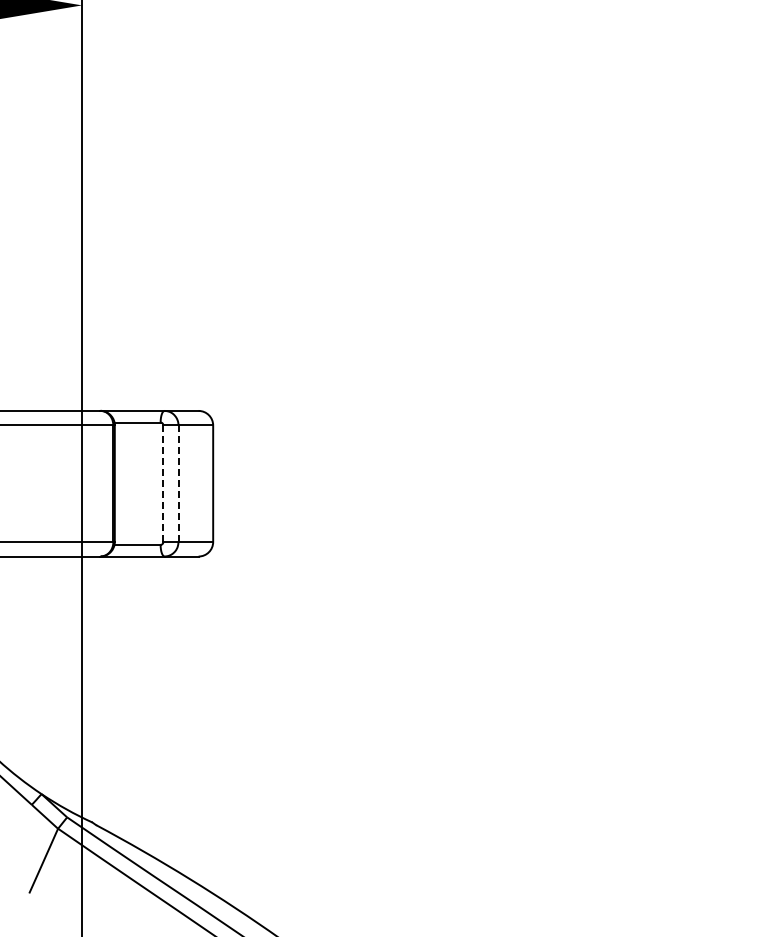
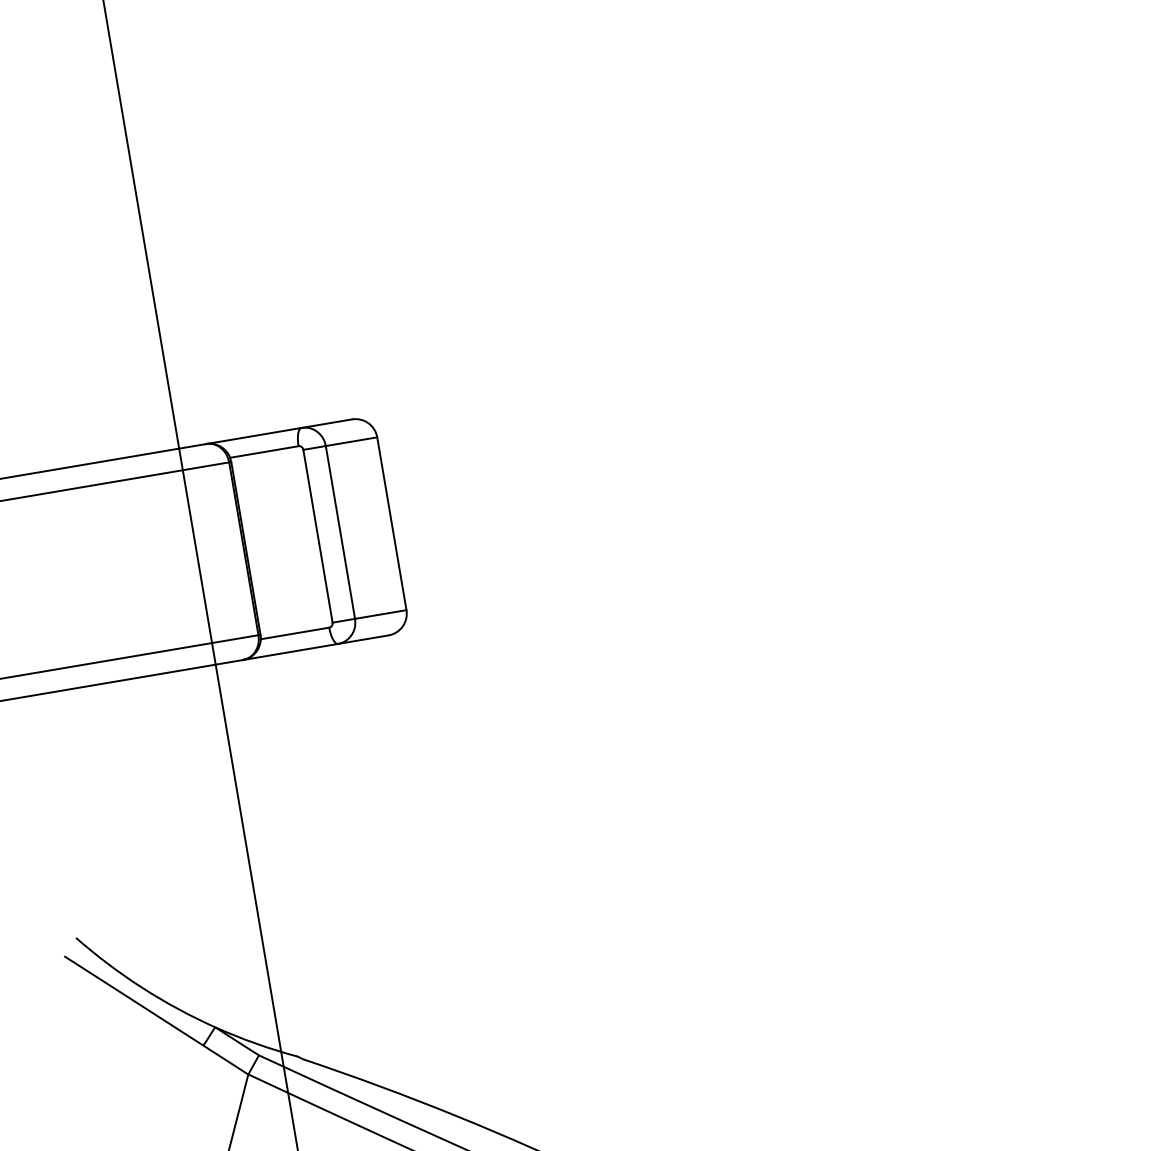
line: (163, 483) -> (318, 535), dashed -> solid
line: (178, 484) -> (340, 533), dashed -> solid

